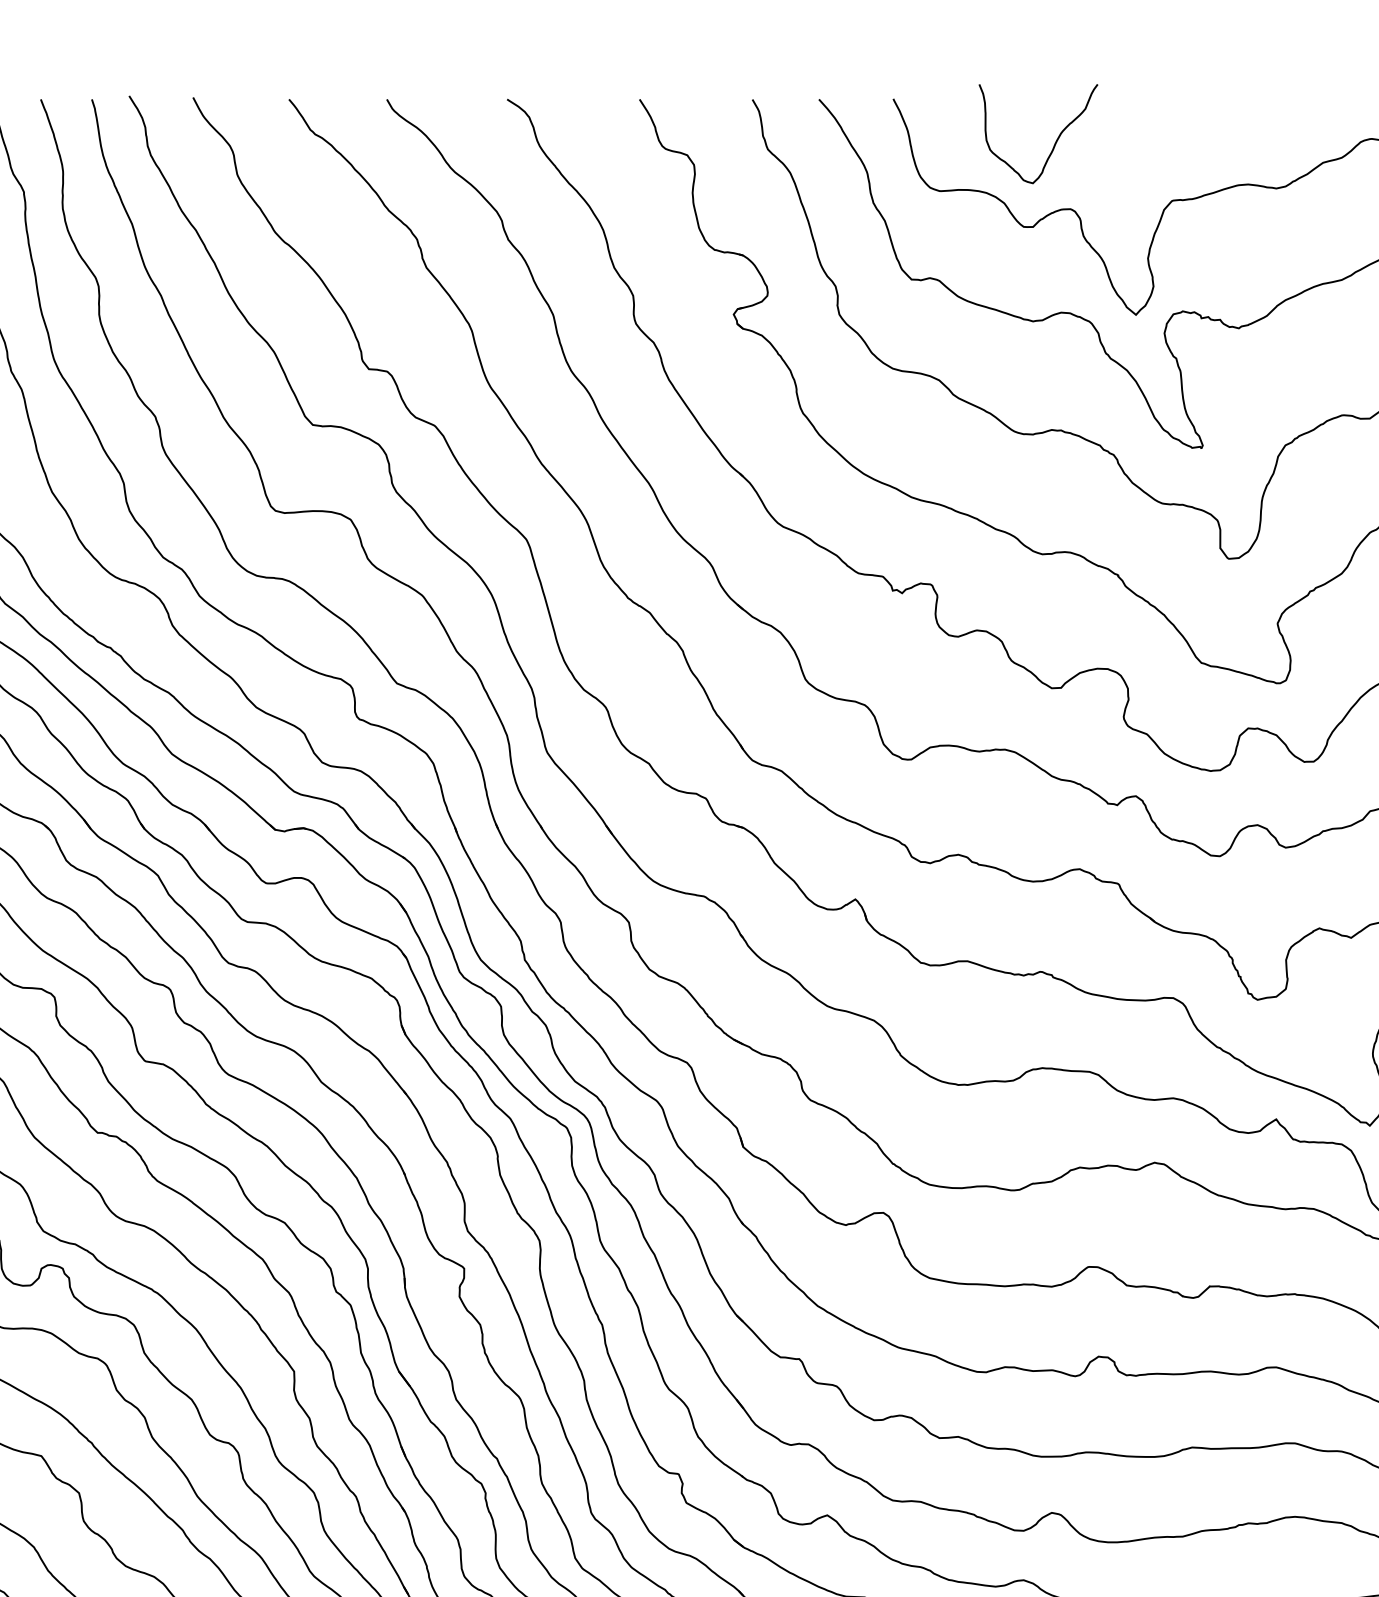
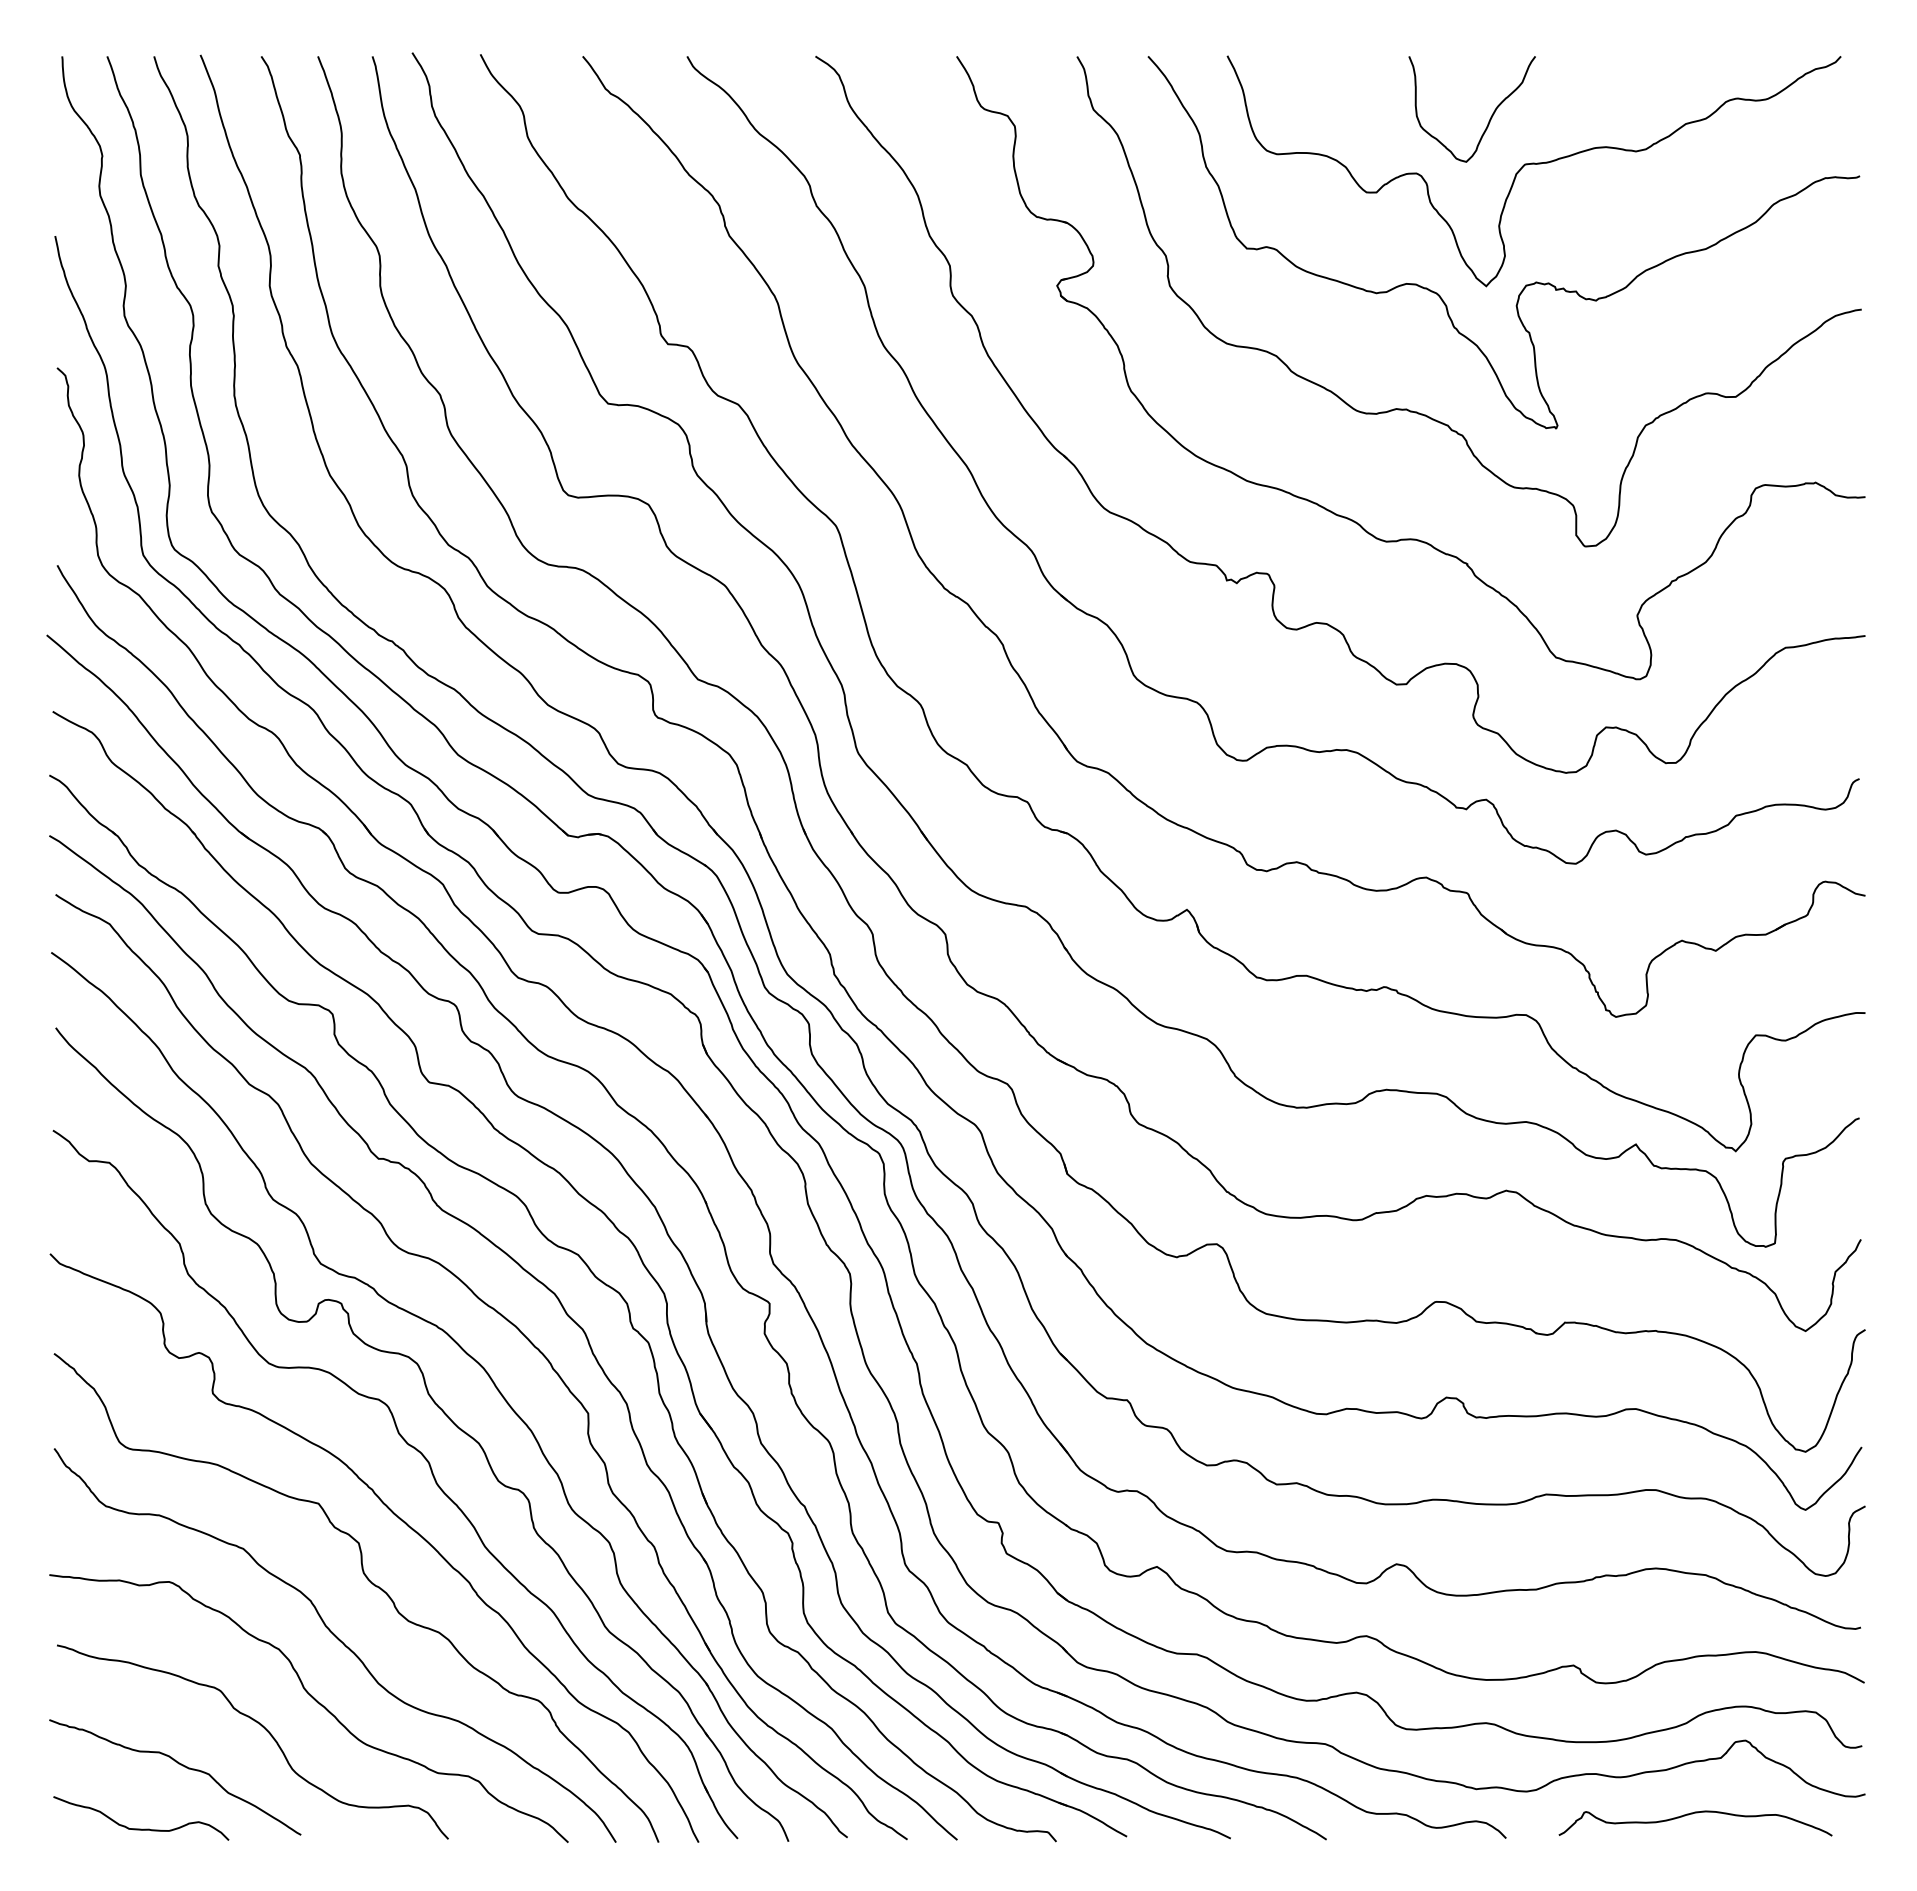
curve: (1054, 143) -> (1489, 119), moved

